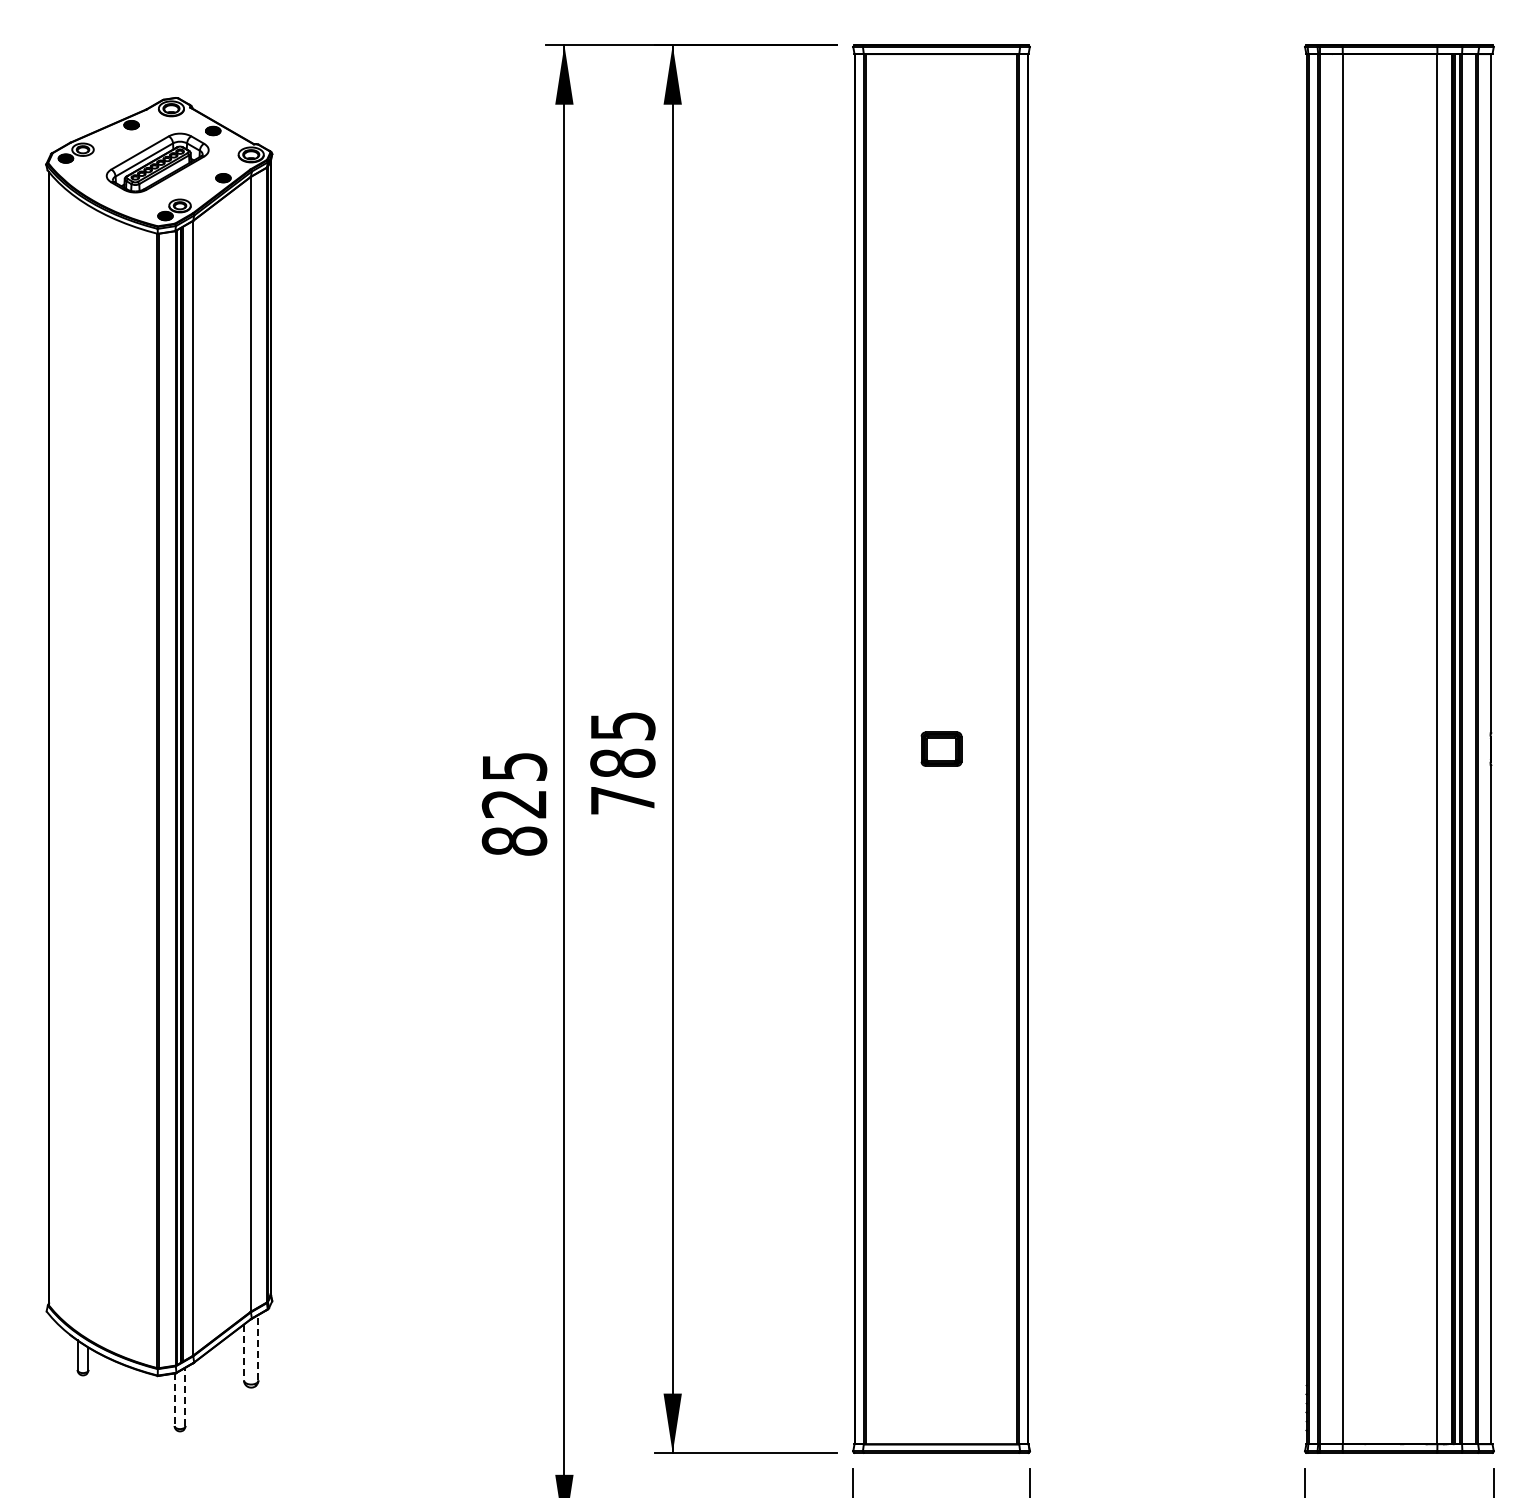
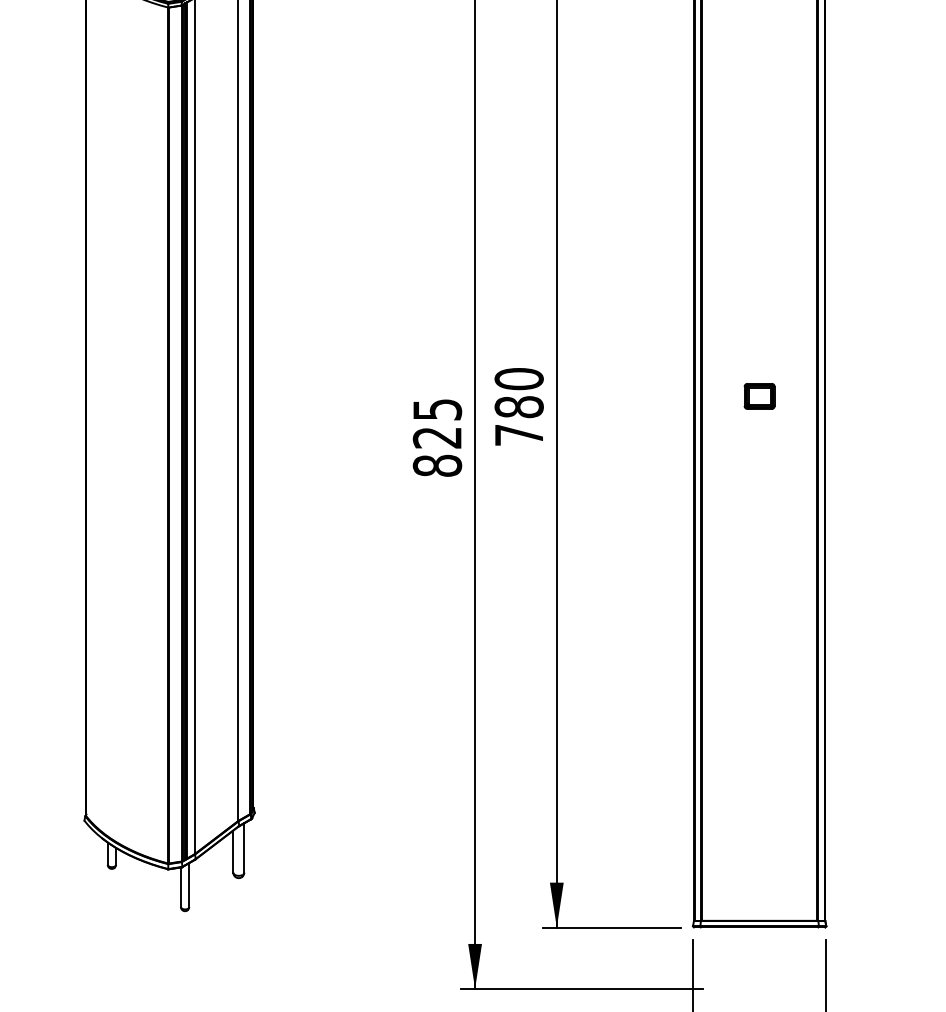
text: (622, 725) -> (518, 378), 785 -> 780
line: (258, 1347) -> (244, 847), dashed -> solid
line: (244, 1352) -> (233, 851), dashed -> solid
line: (185, 1396) -> (189, 884), dashed -> solid
line: (174, 1400) -> (180, 887), dashed -> solid

